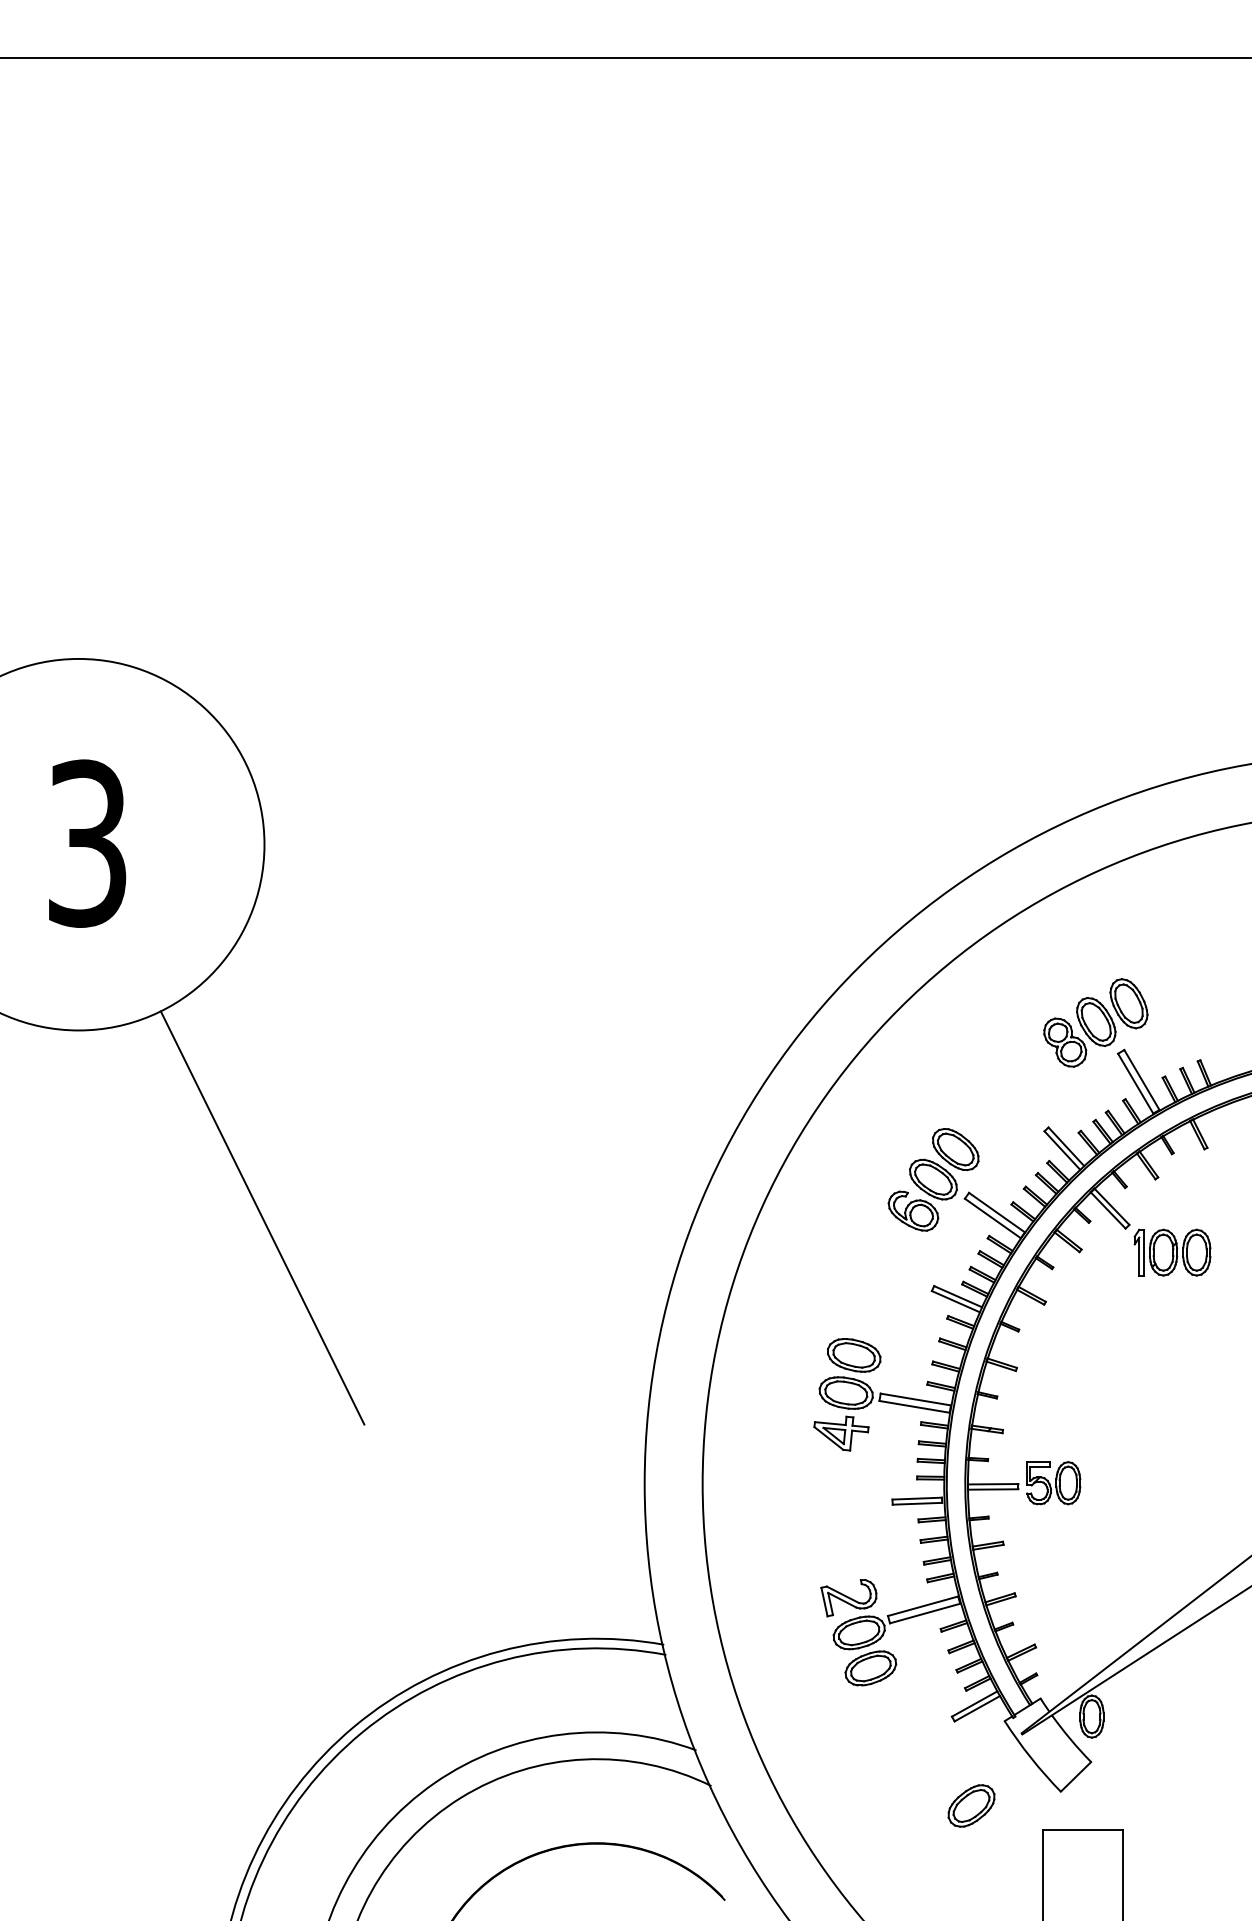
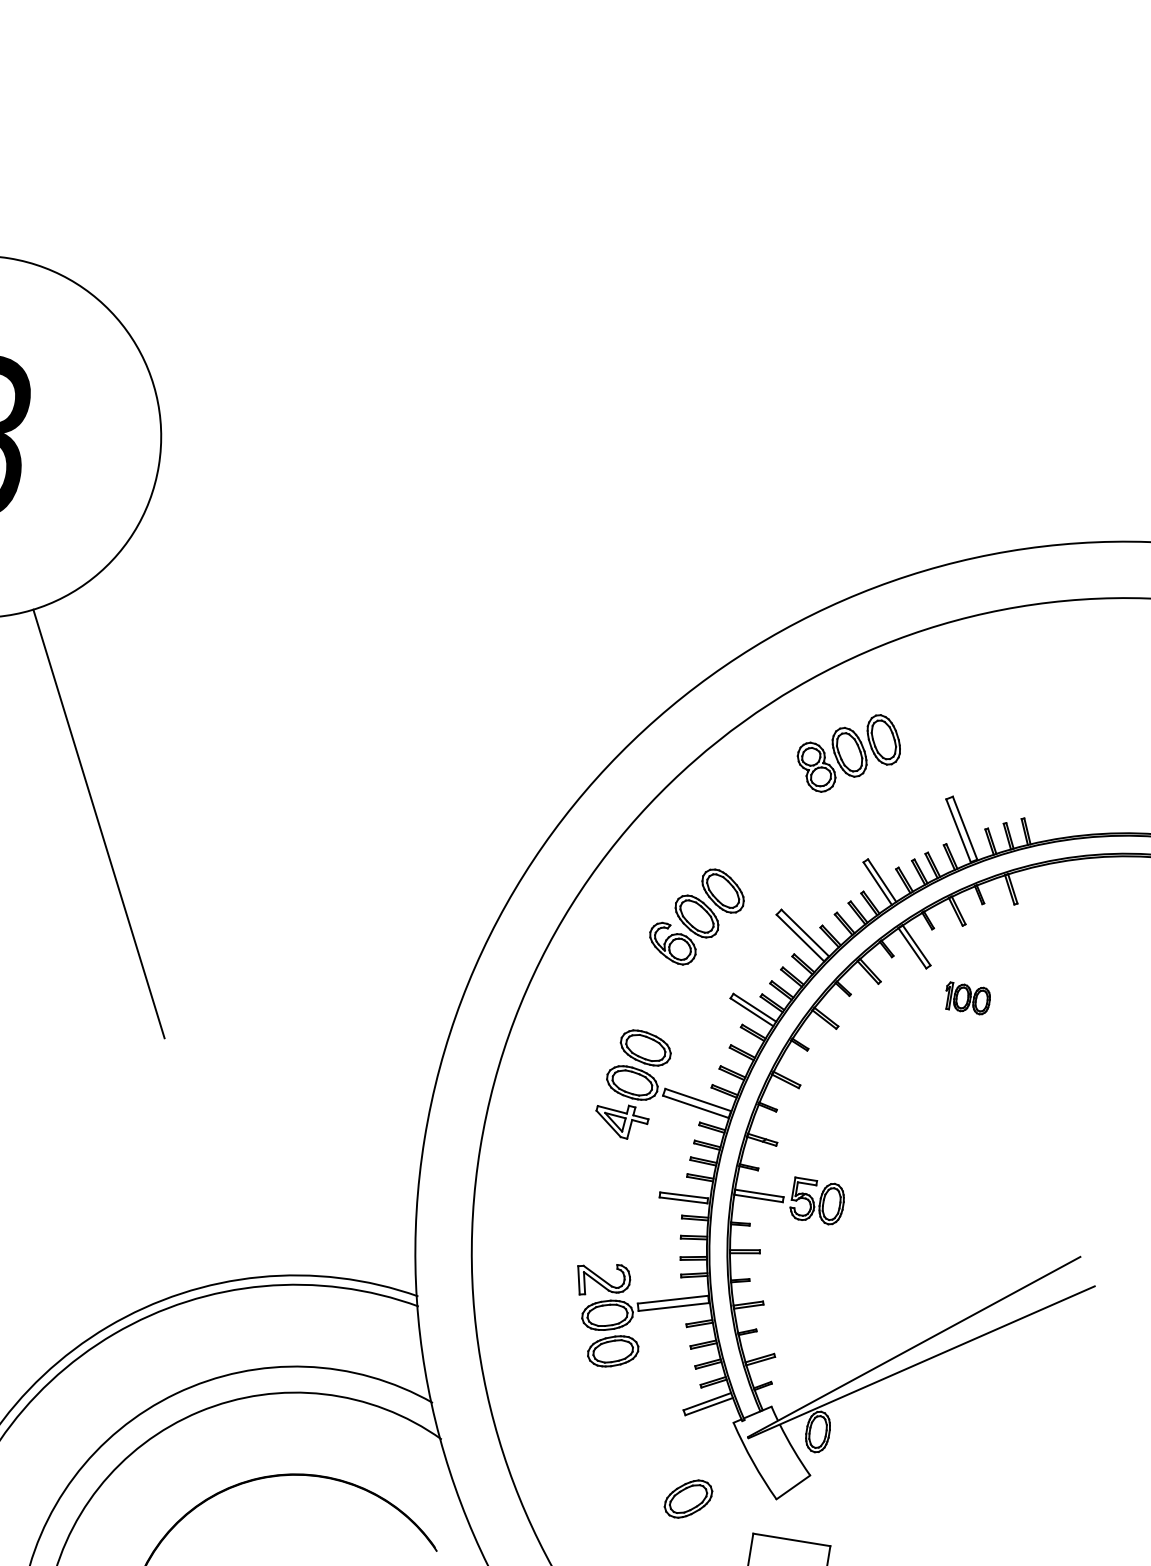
part: (1095, 1022) -> (848, 752), moved
part: (933, 1179) -> (697, 916), moved
part: (1172, 1252) -> (967, 998), size x0.6

